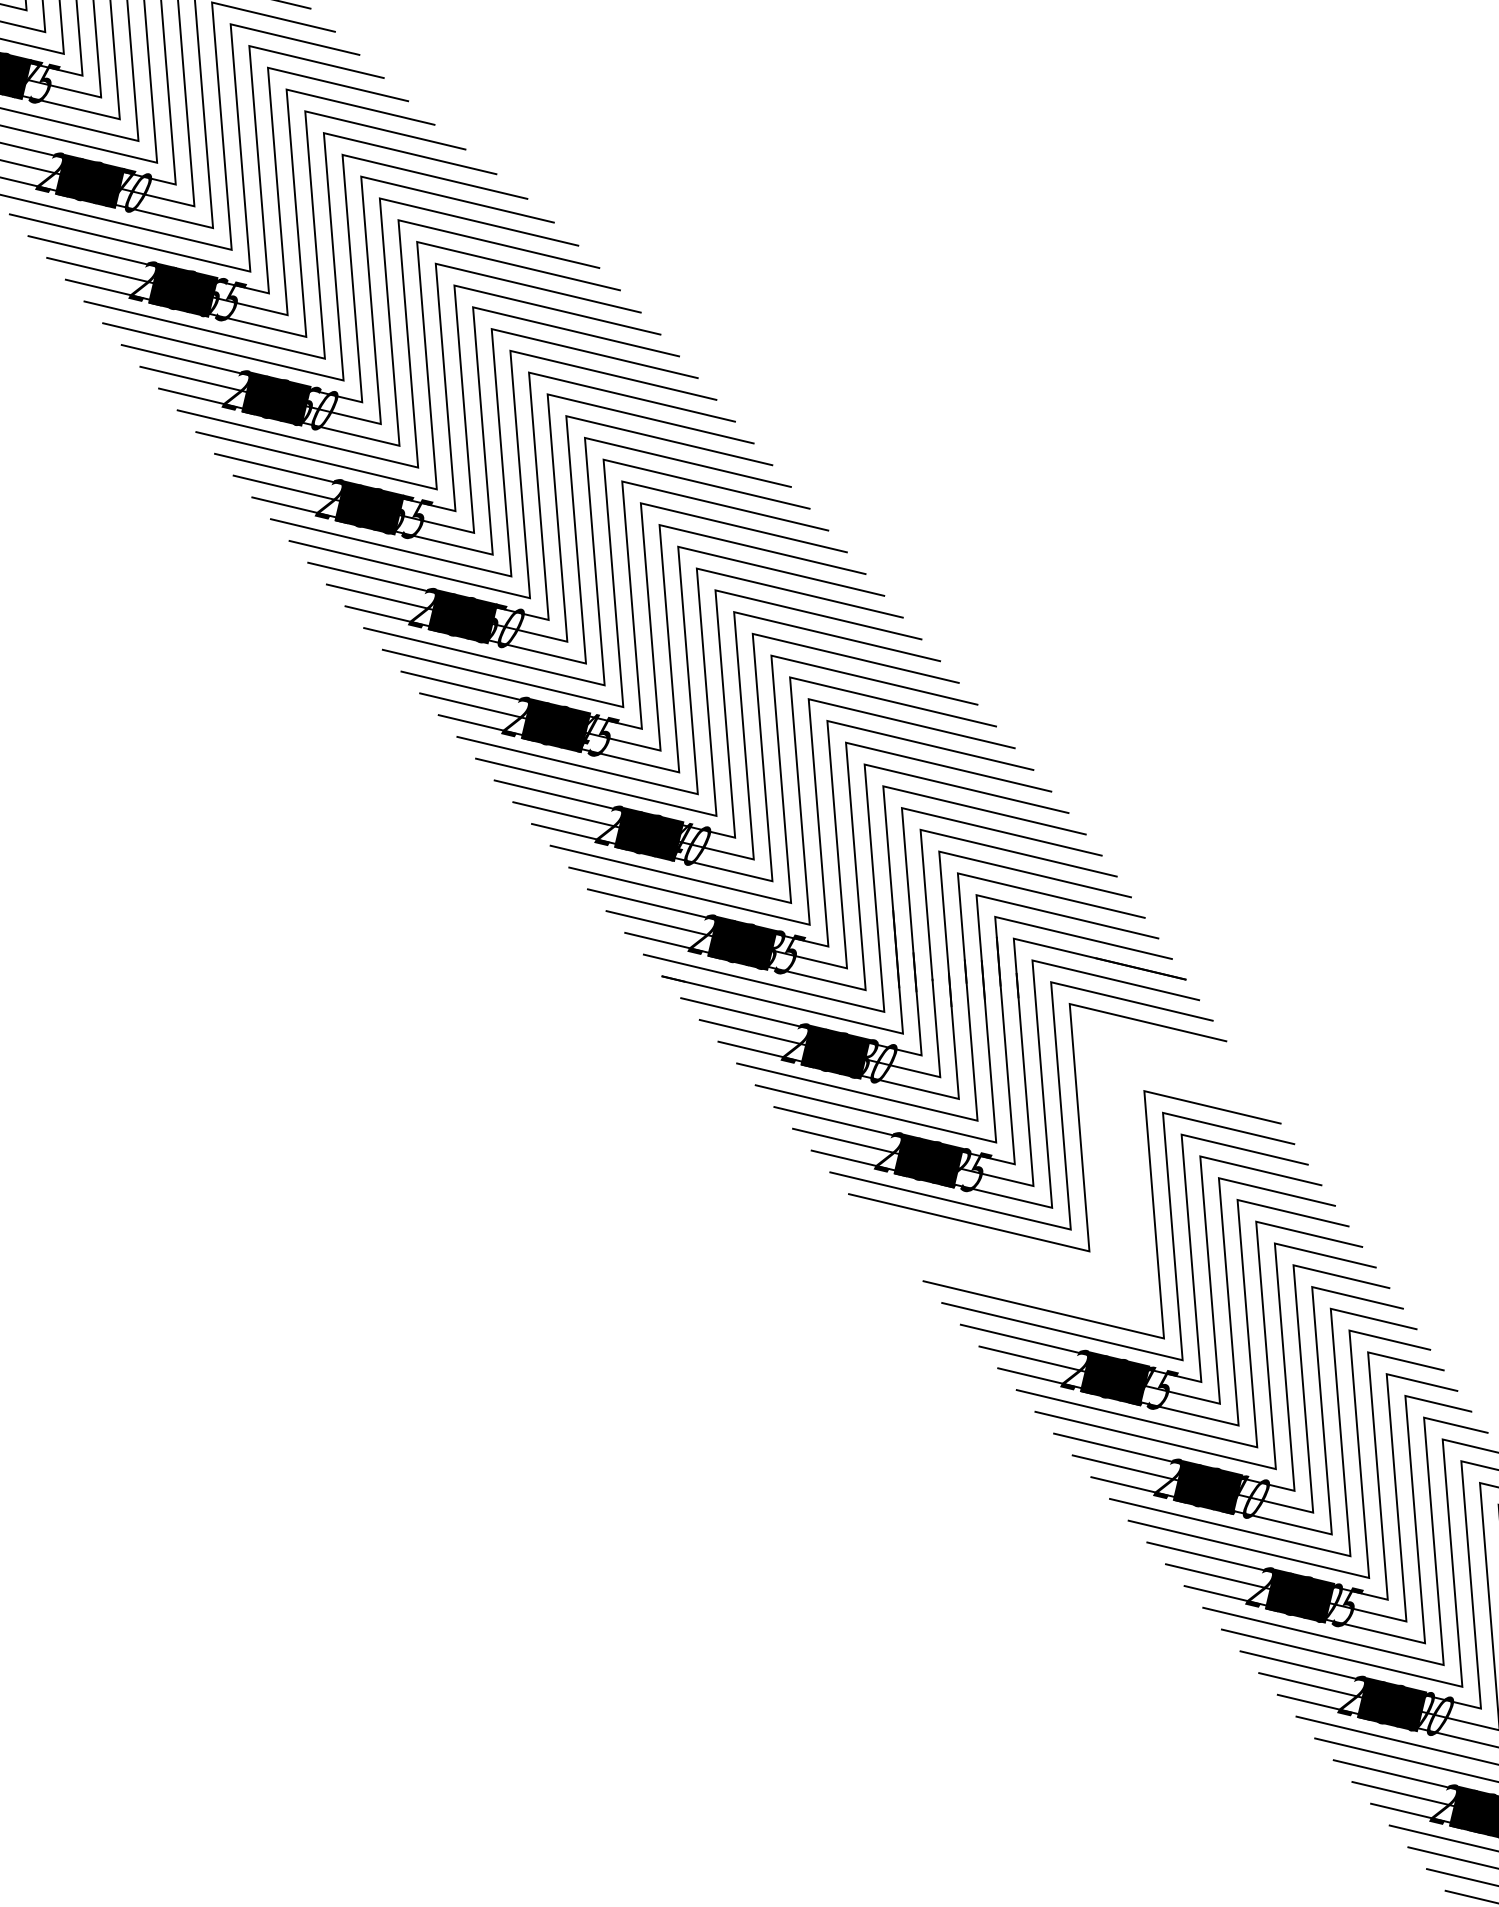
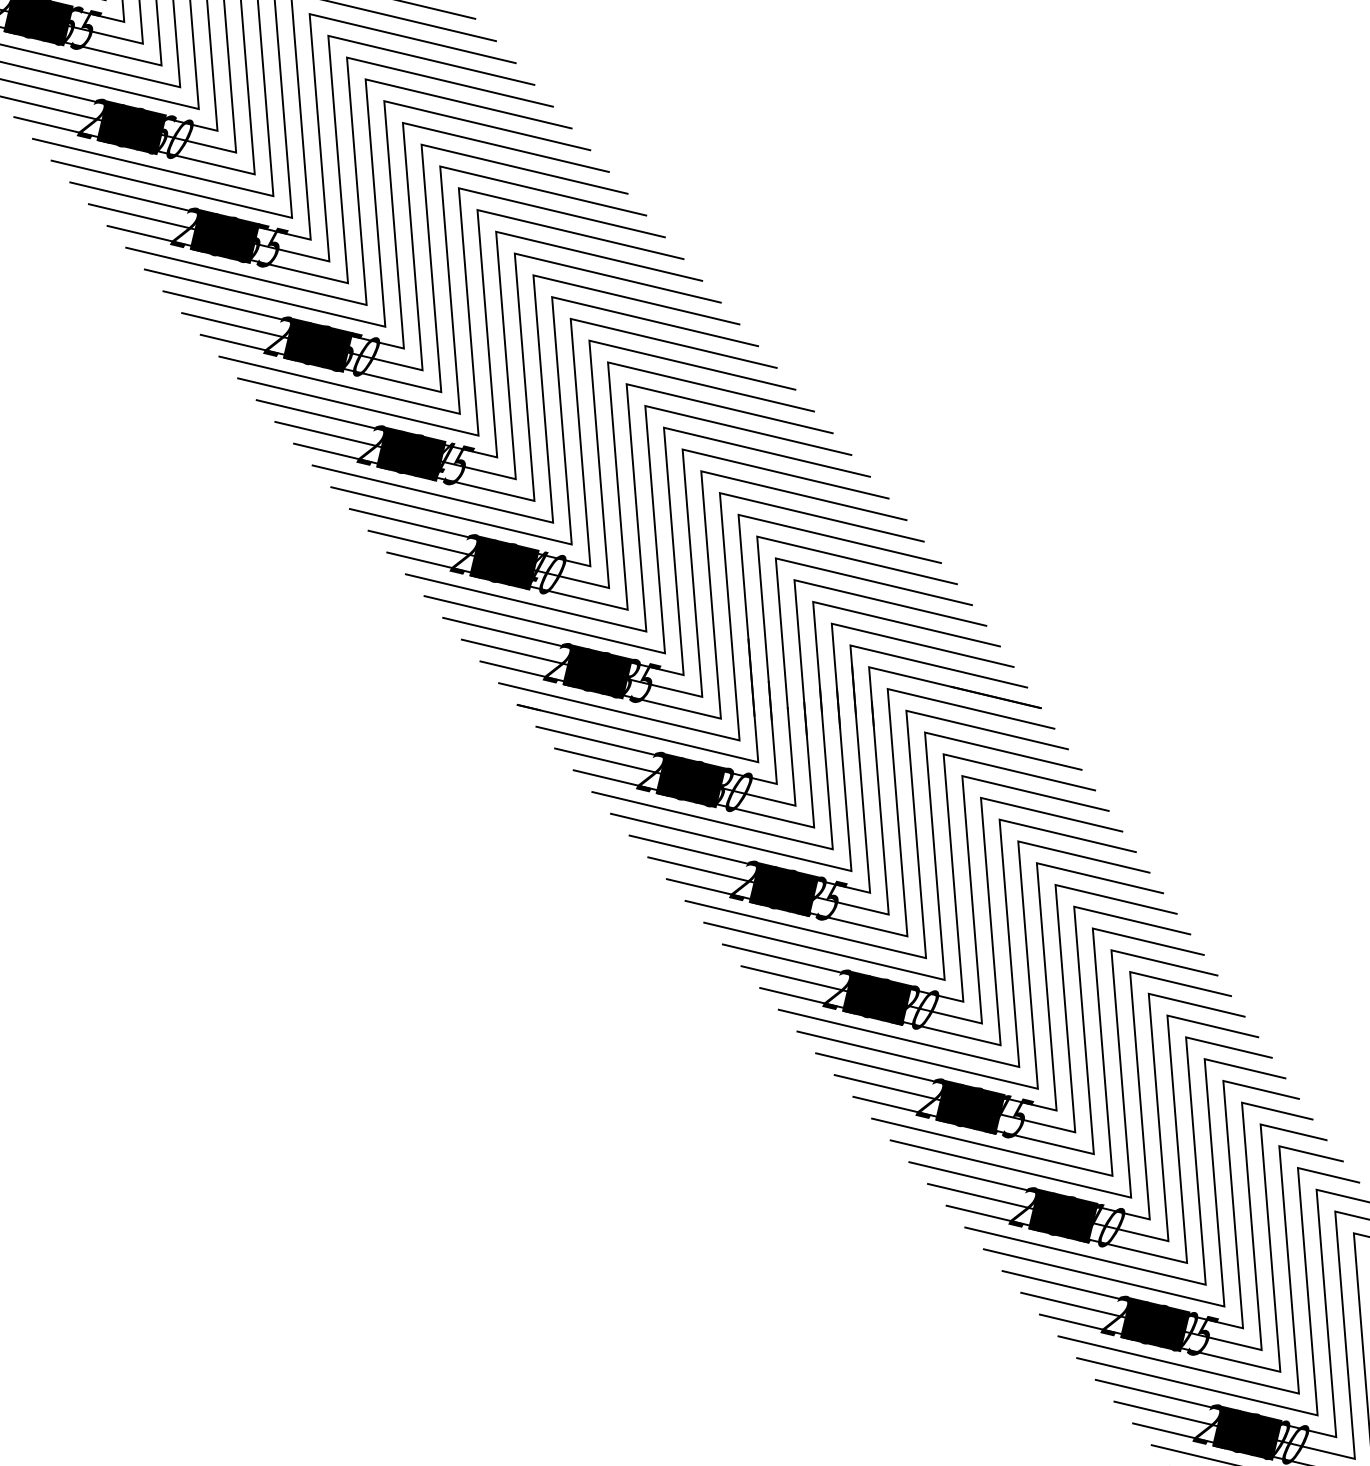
part: (1098, 1168) -> (953, 897), added

